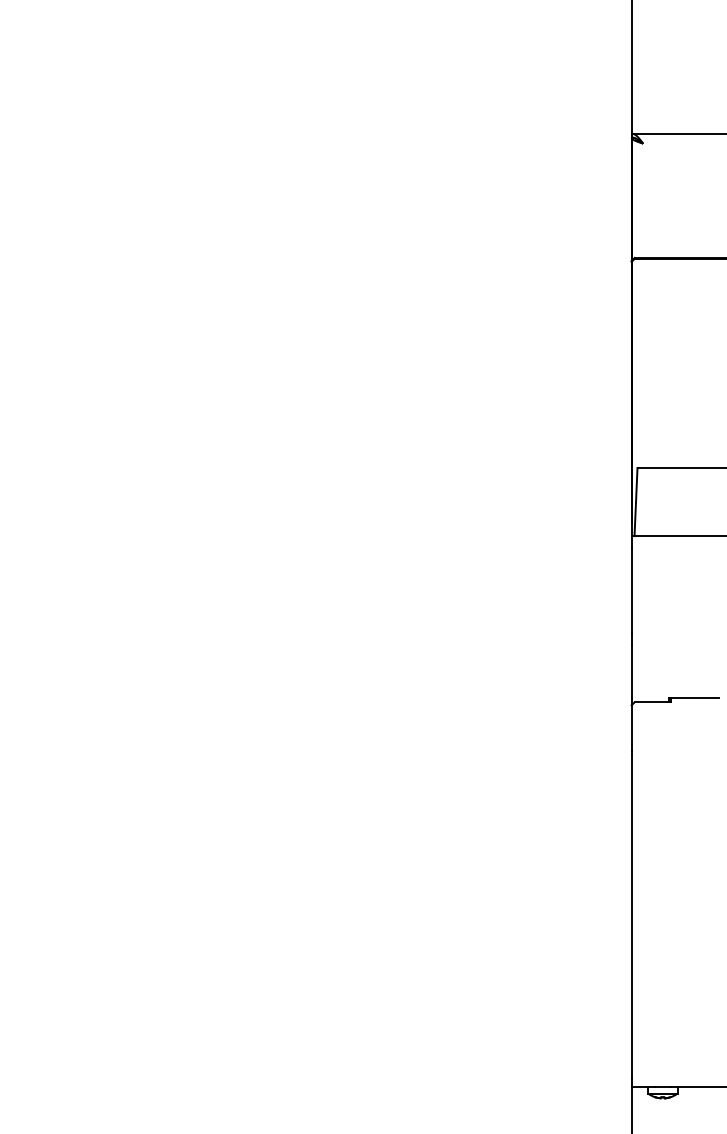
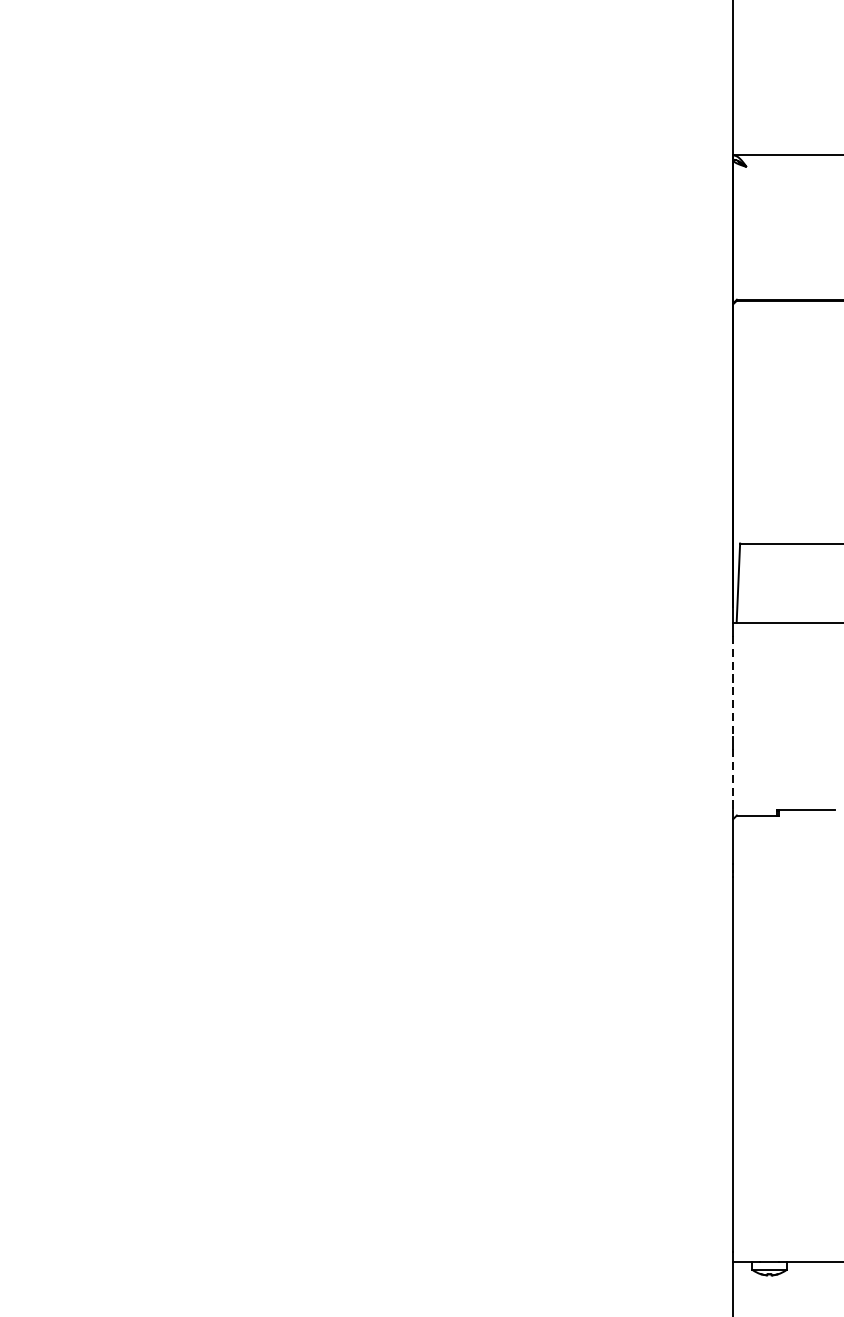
line: (631, 591) -> (733, 686), solid -> dashed
line: (631, 672) -> (733, 780), solid -> dashed

